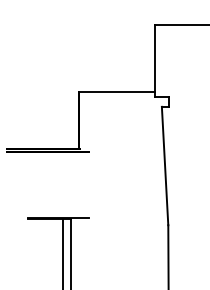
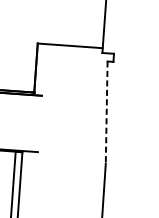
line: (165, 166) -> (107, 112), solid -> dashed

